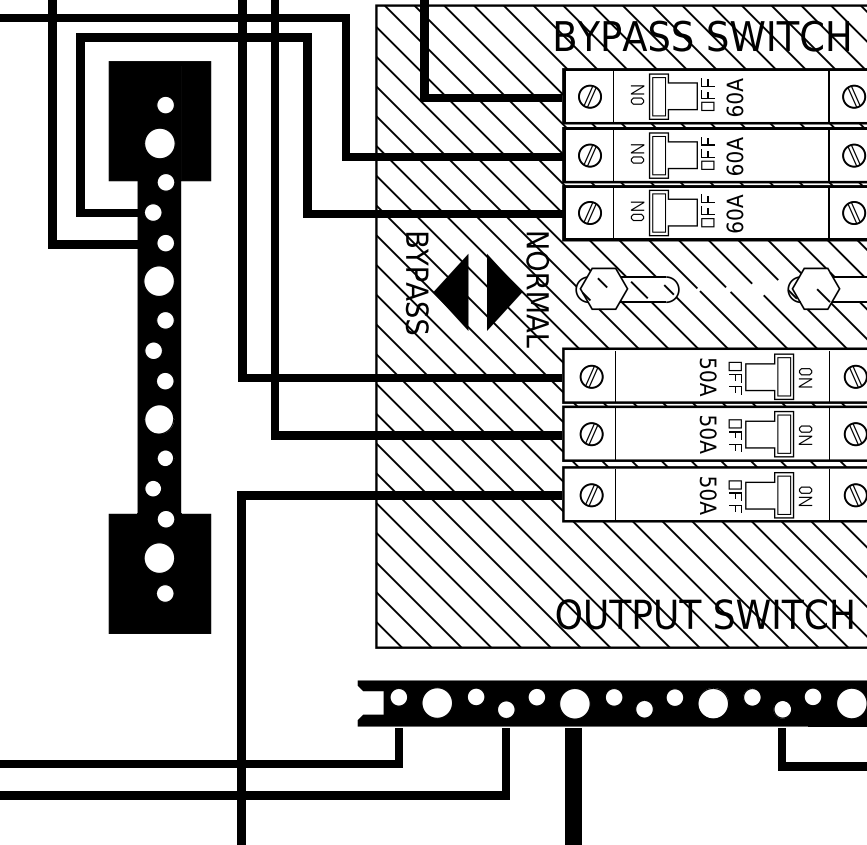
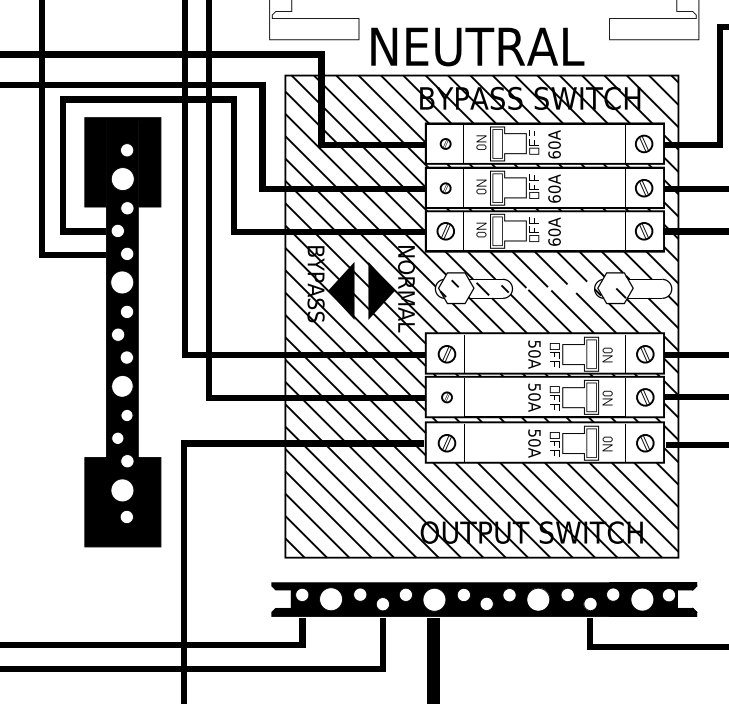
part: (589, 96) -> (445, 143), size x0.6
part: (589, 156) -> (445, 188), size x0.6
part: (590, 434) -> (446, 397), size x0.6

